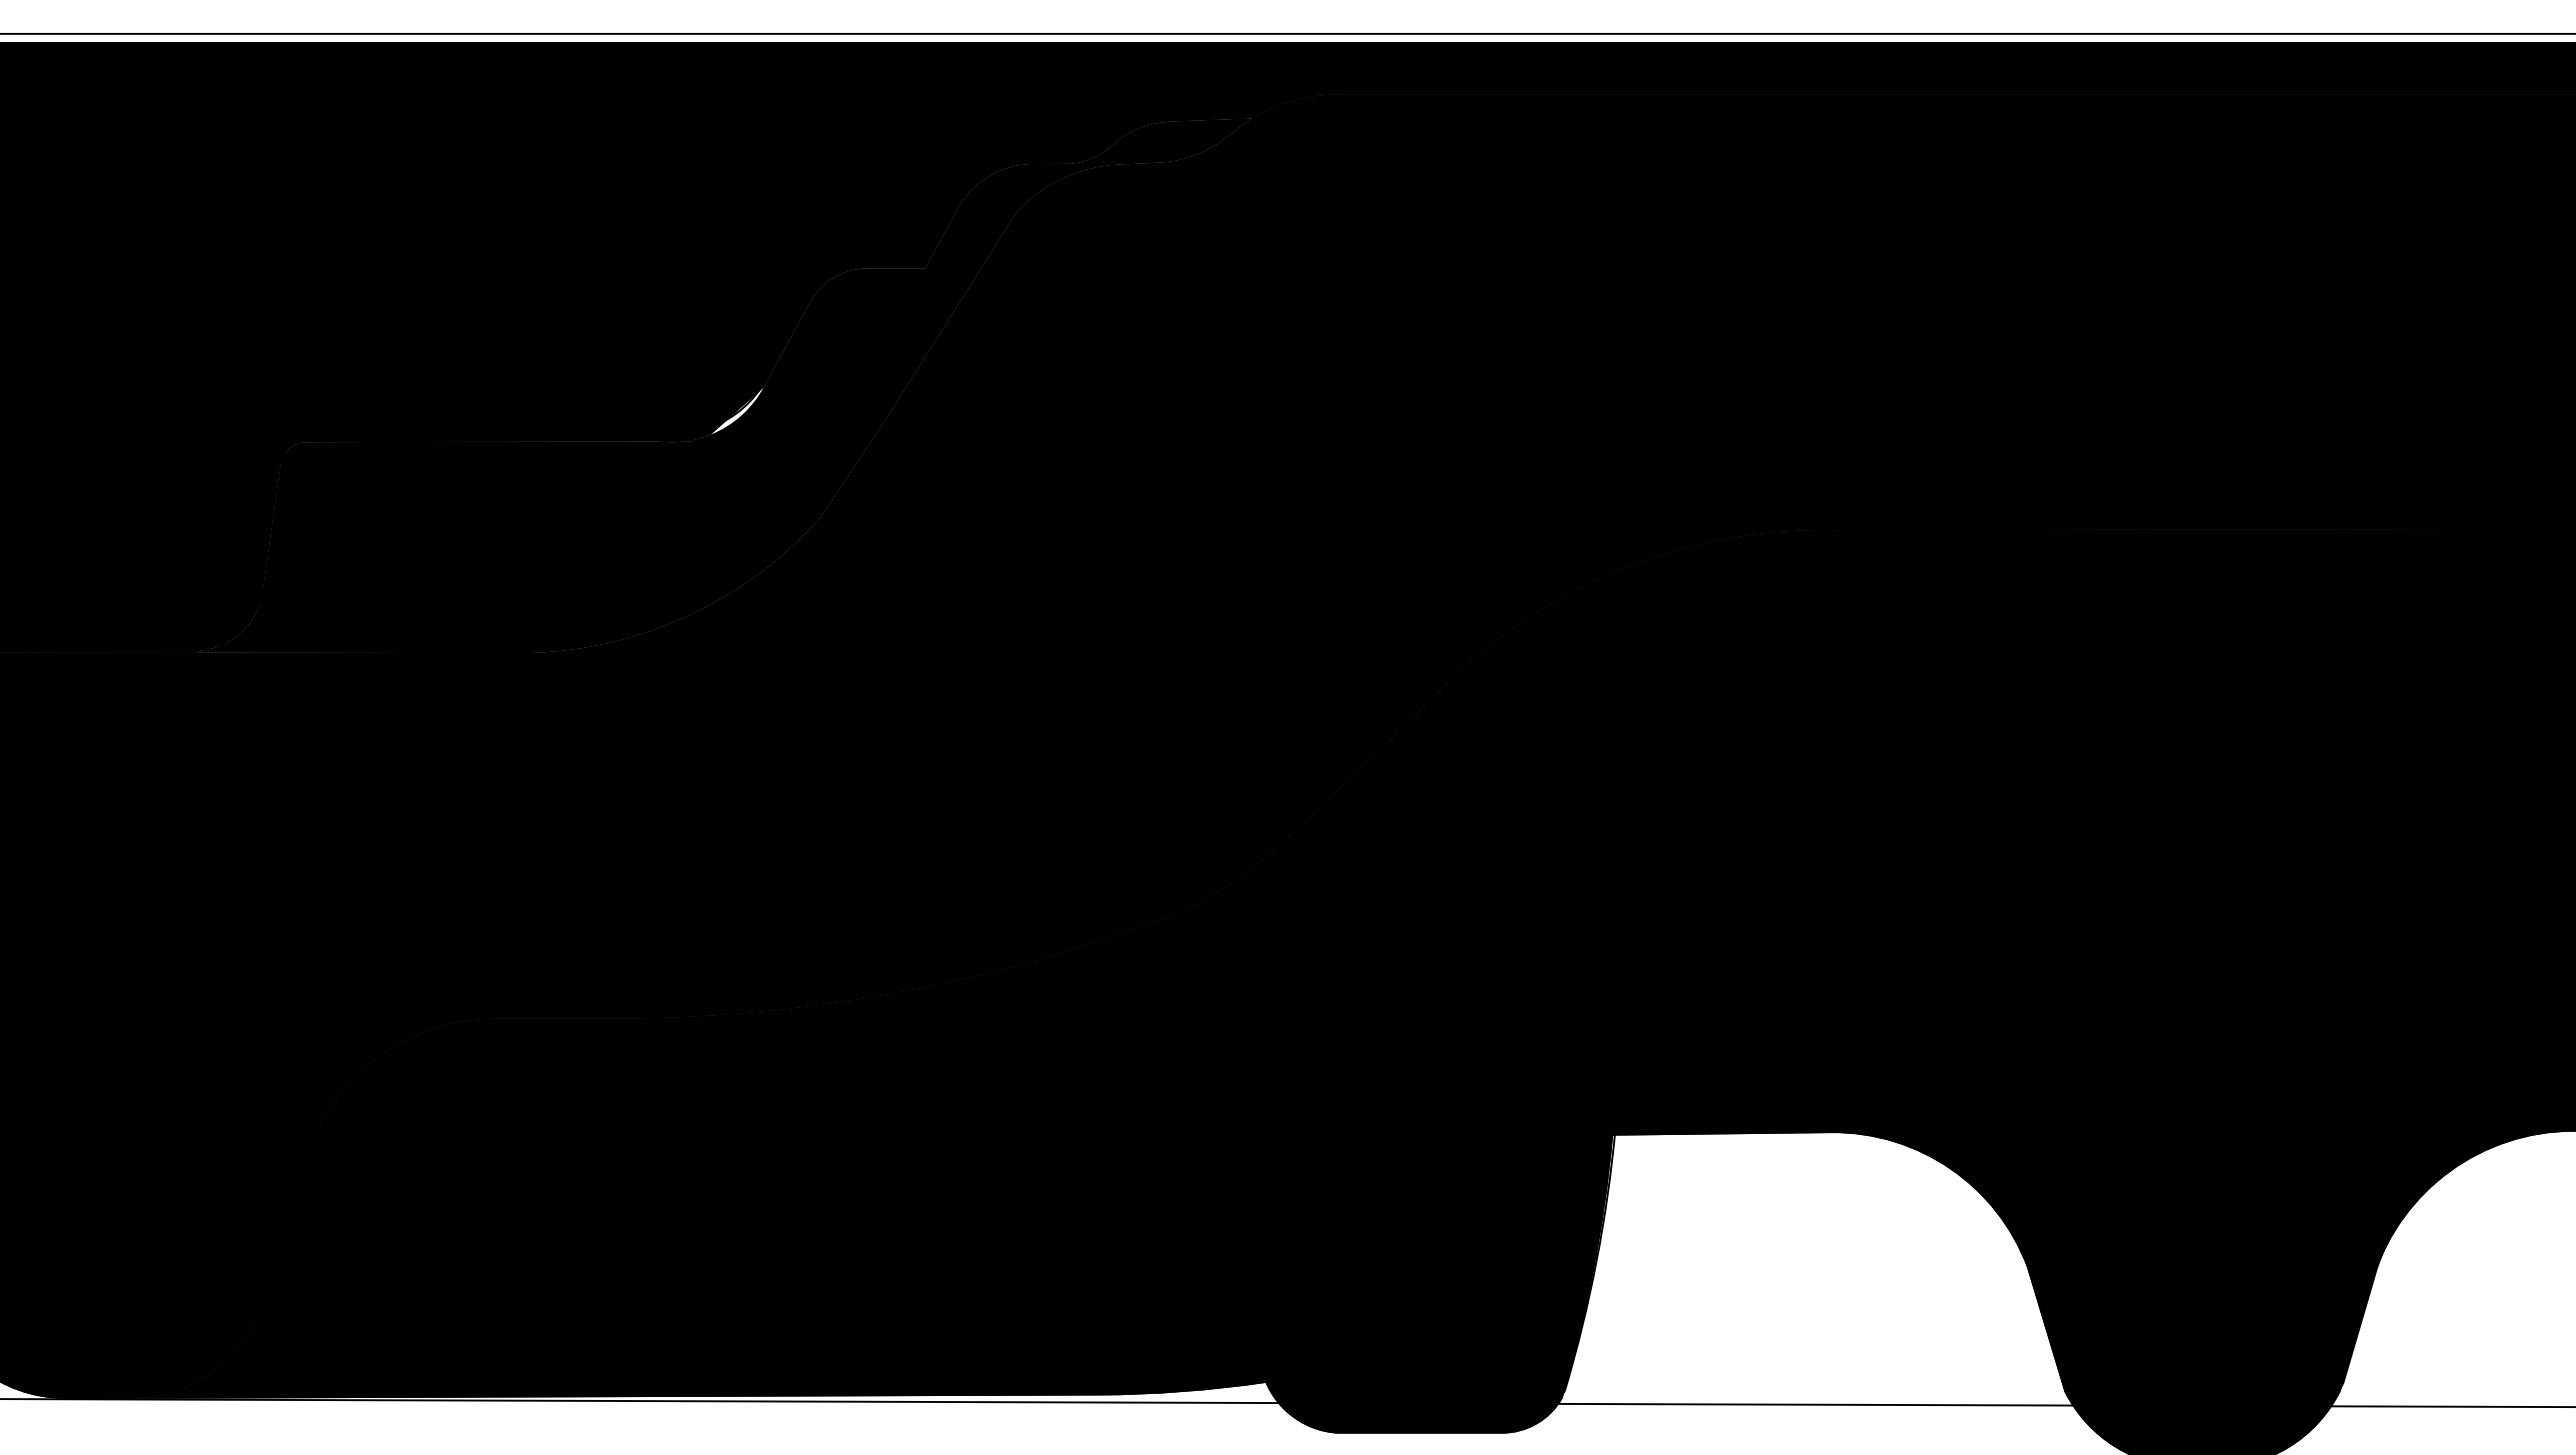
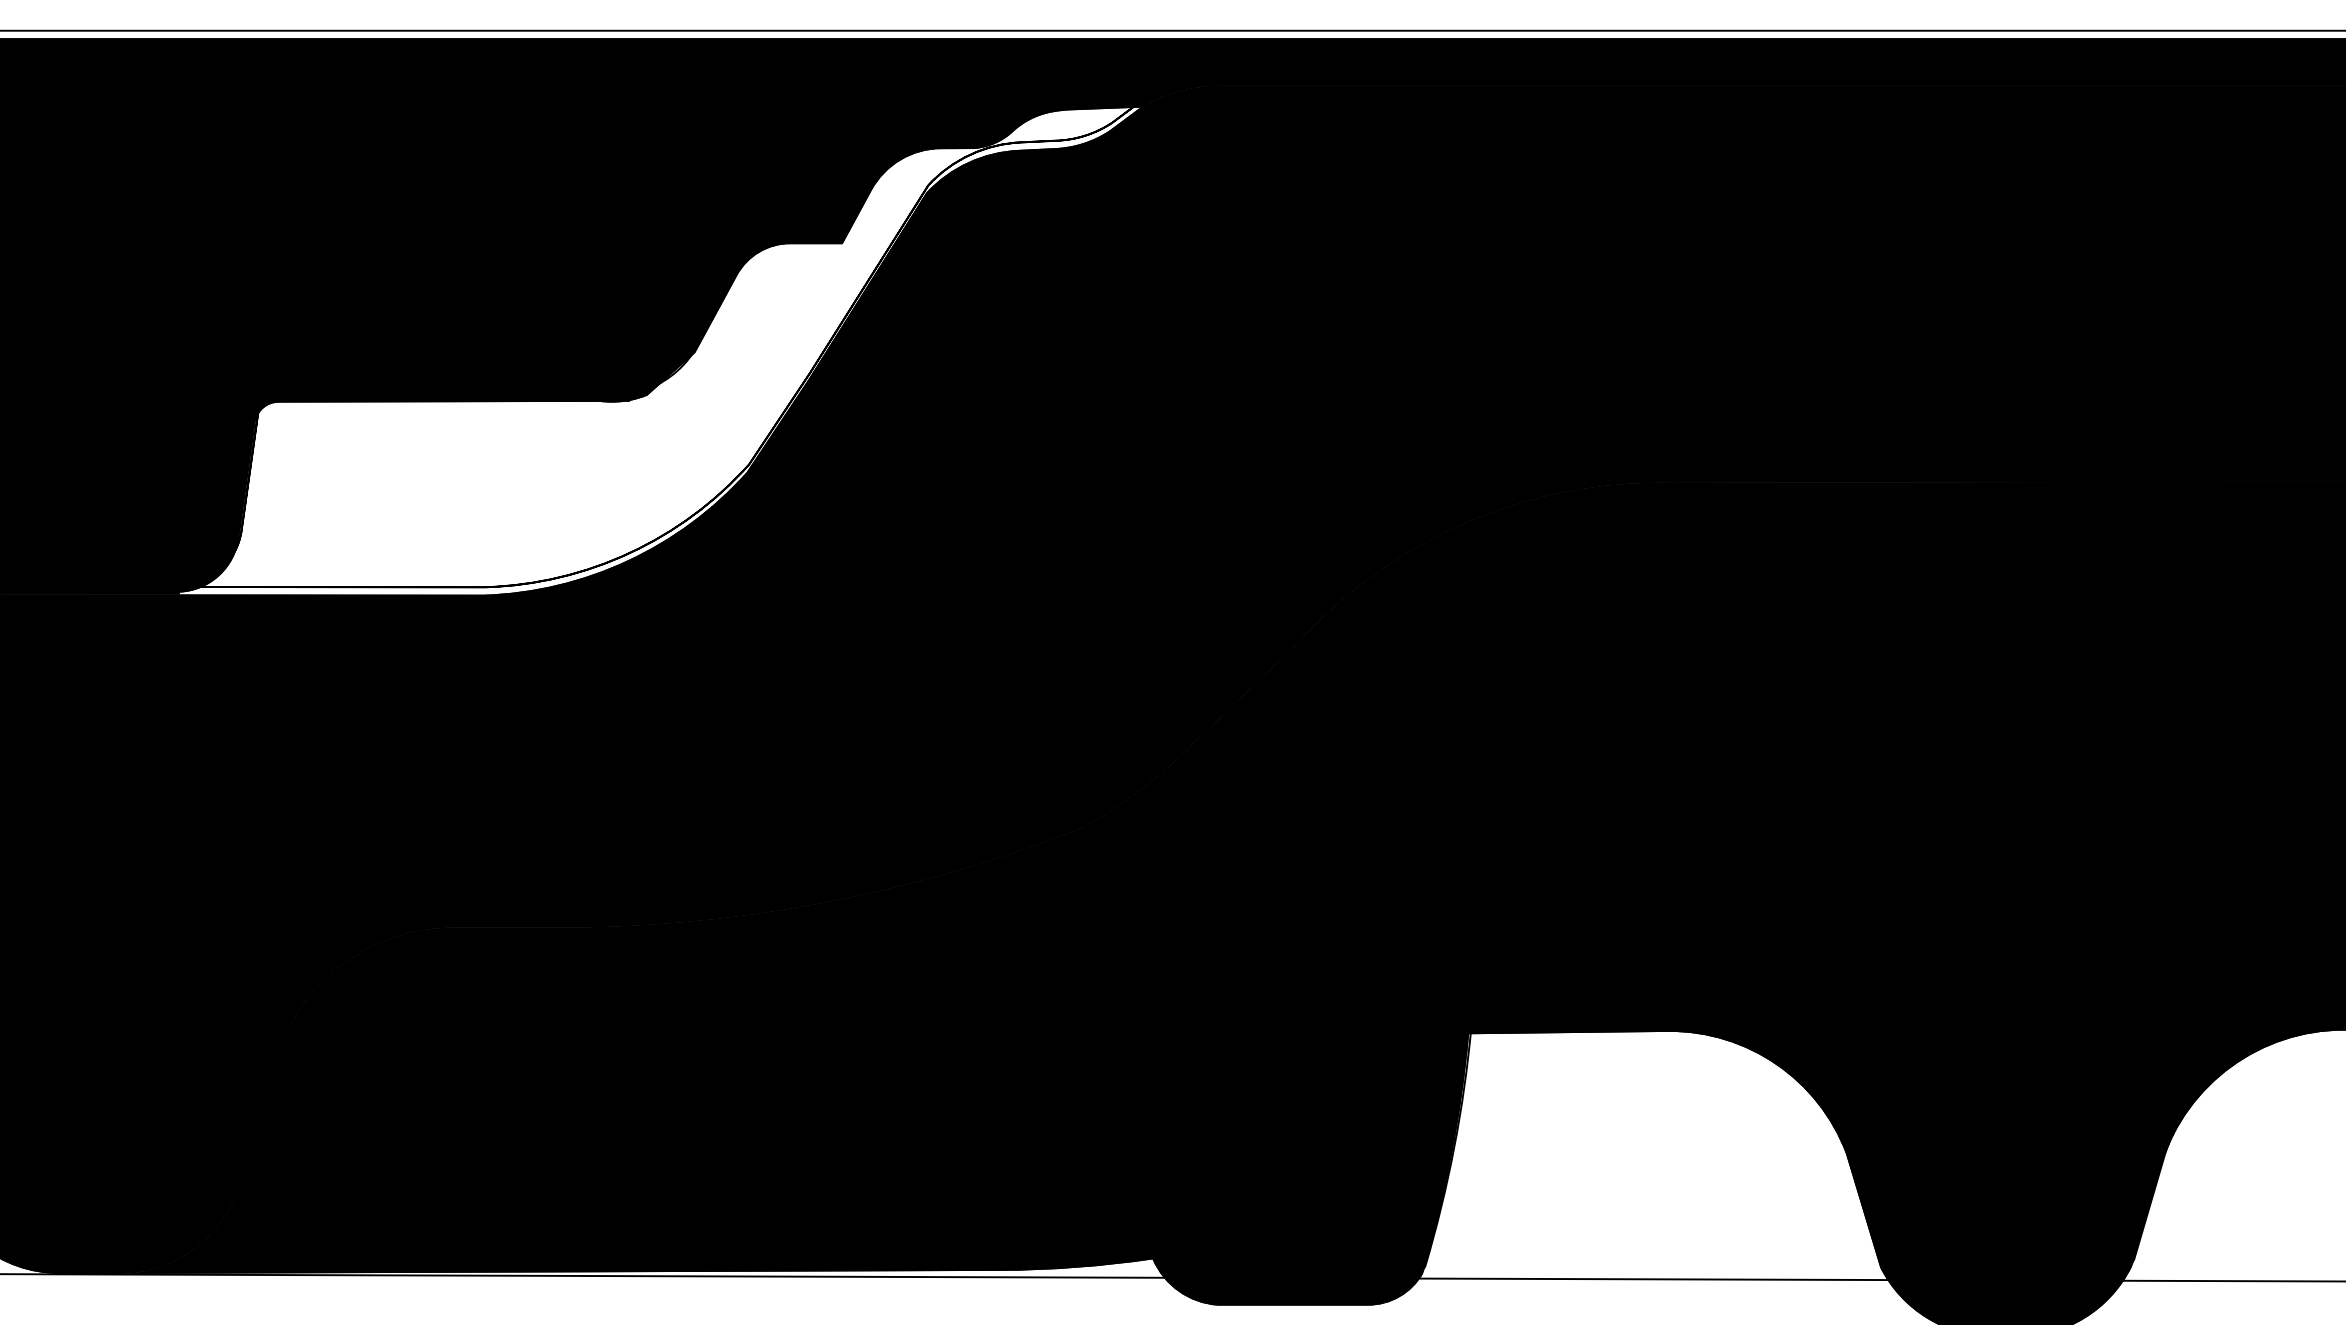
fill: (724, 385) -> (659, 351), removed

